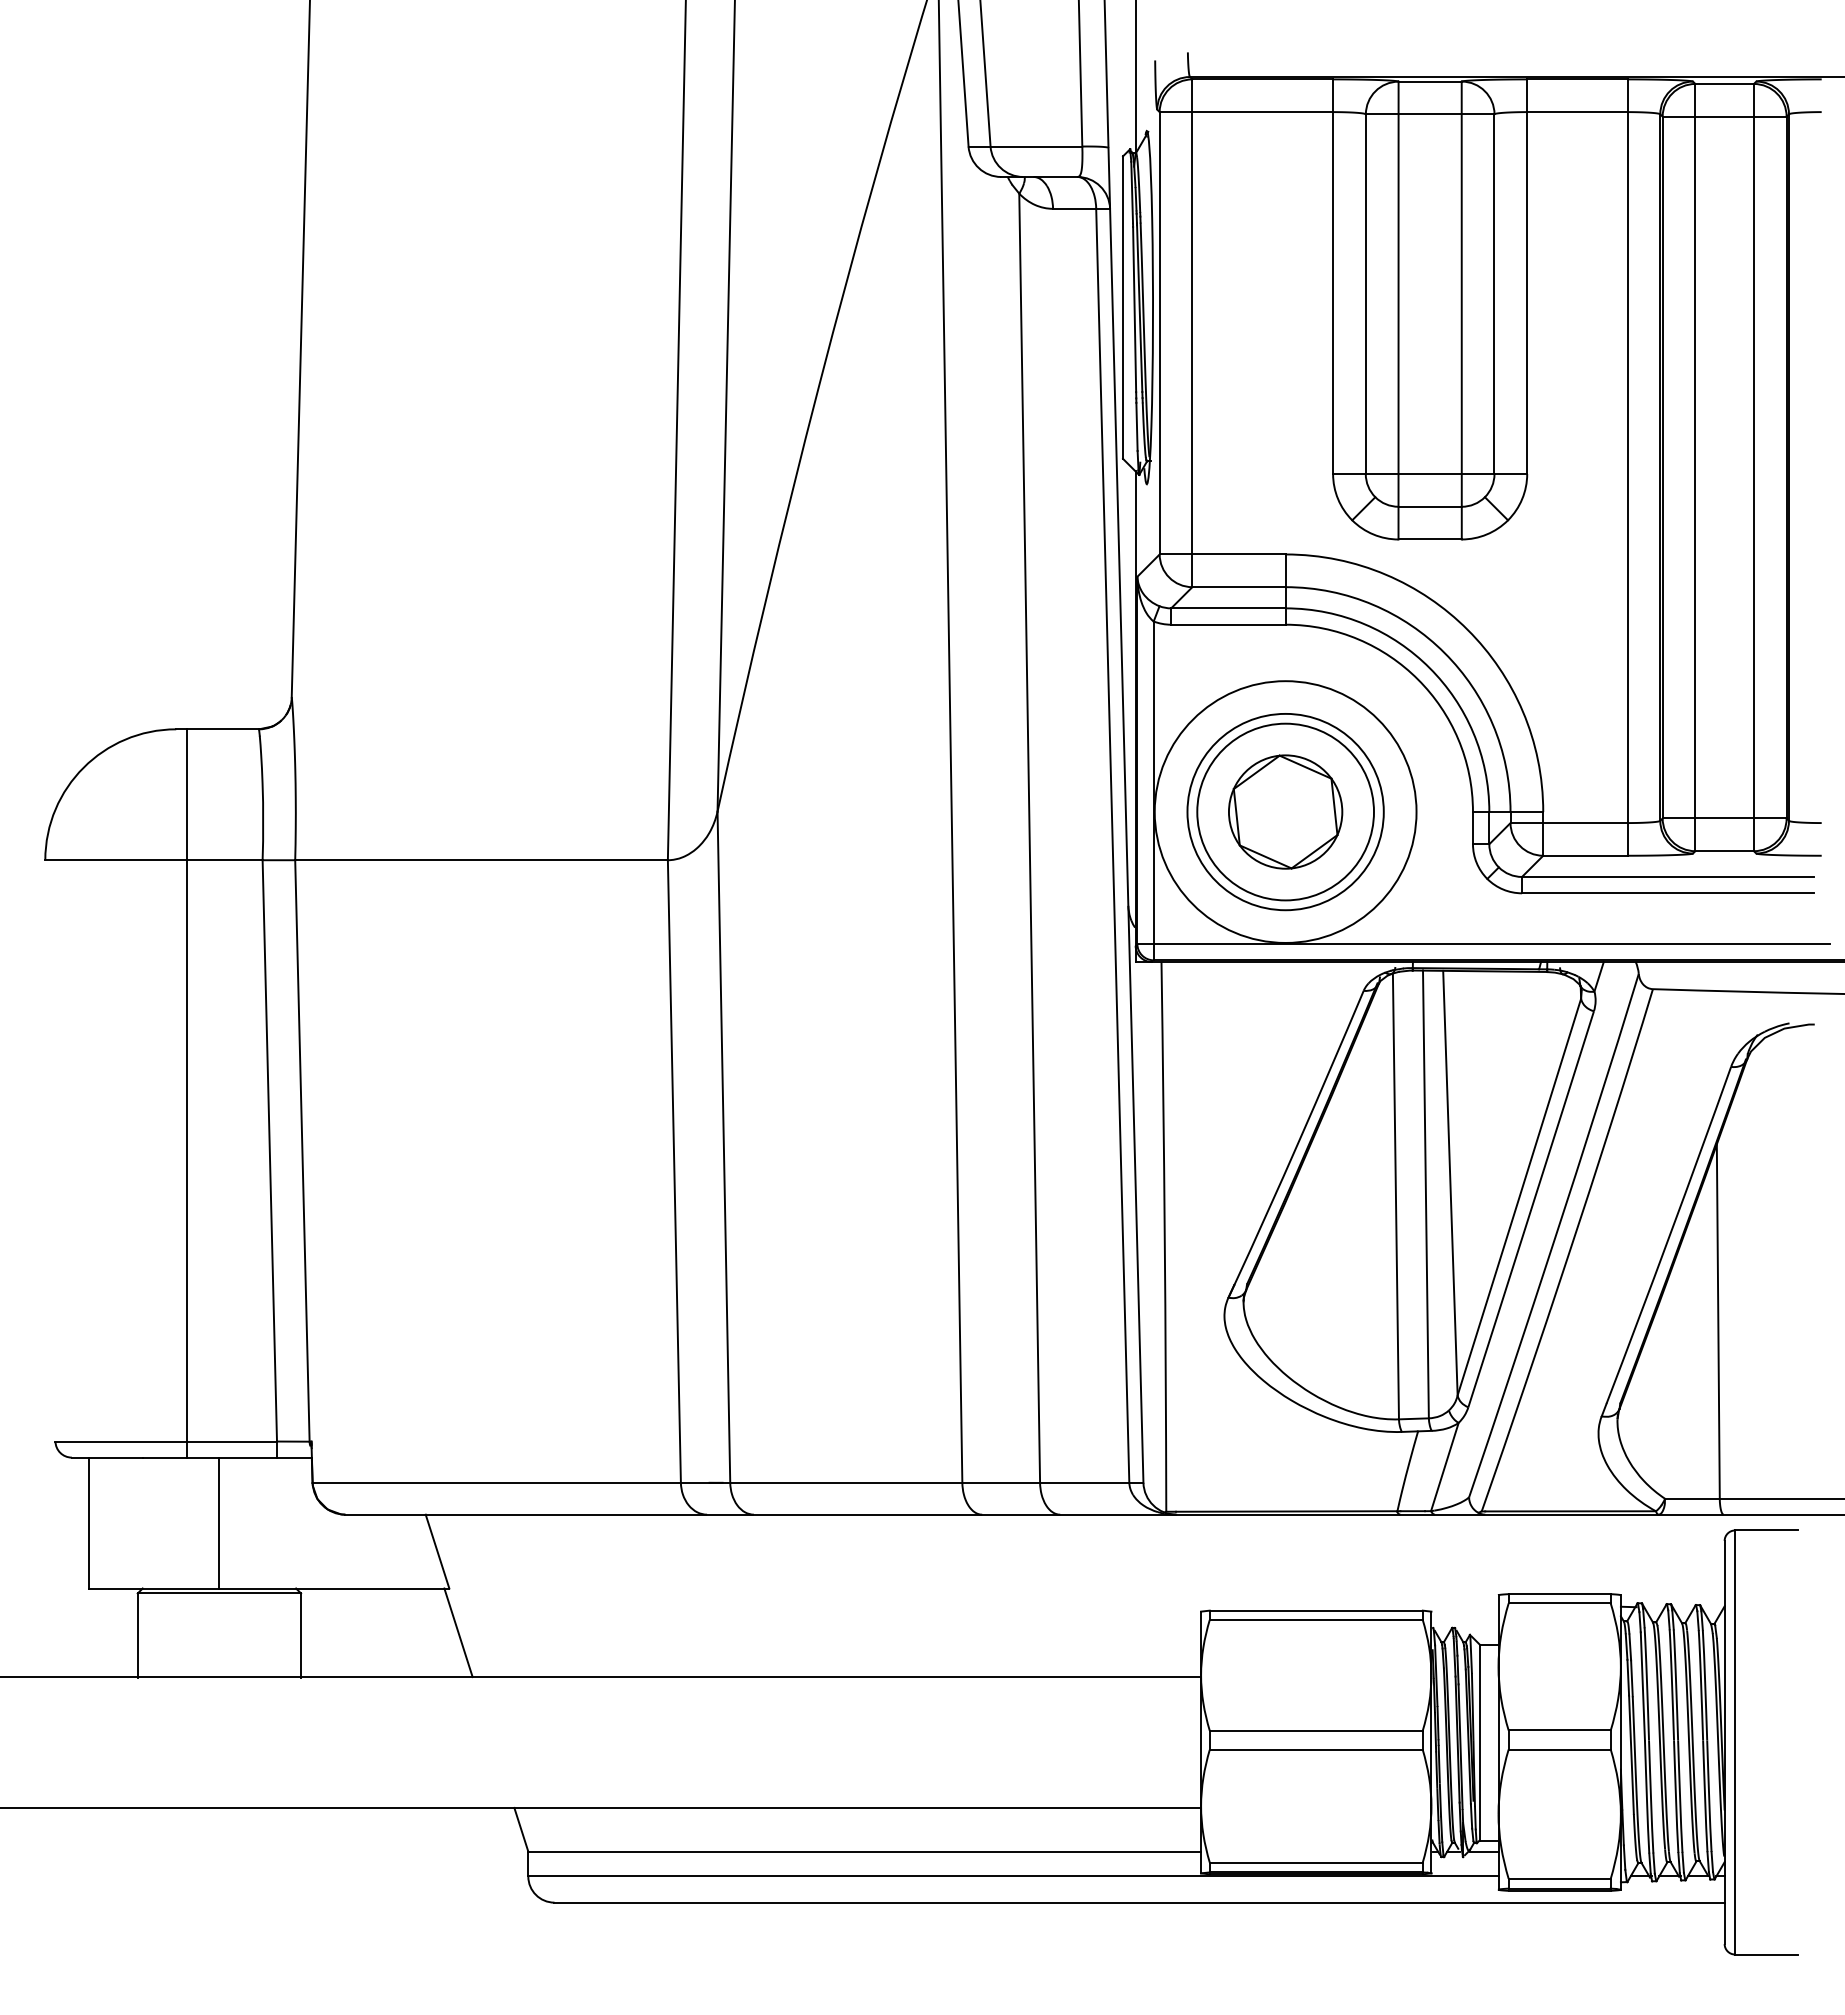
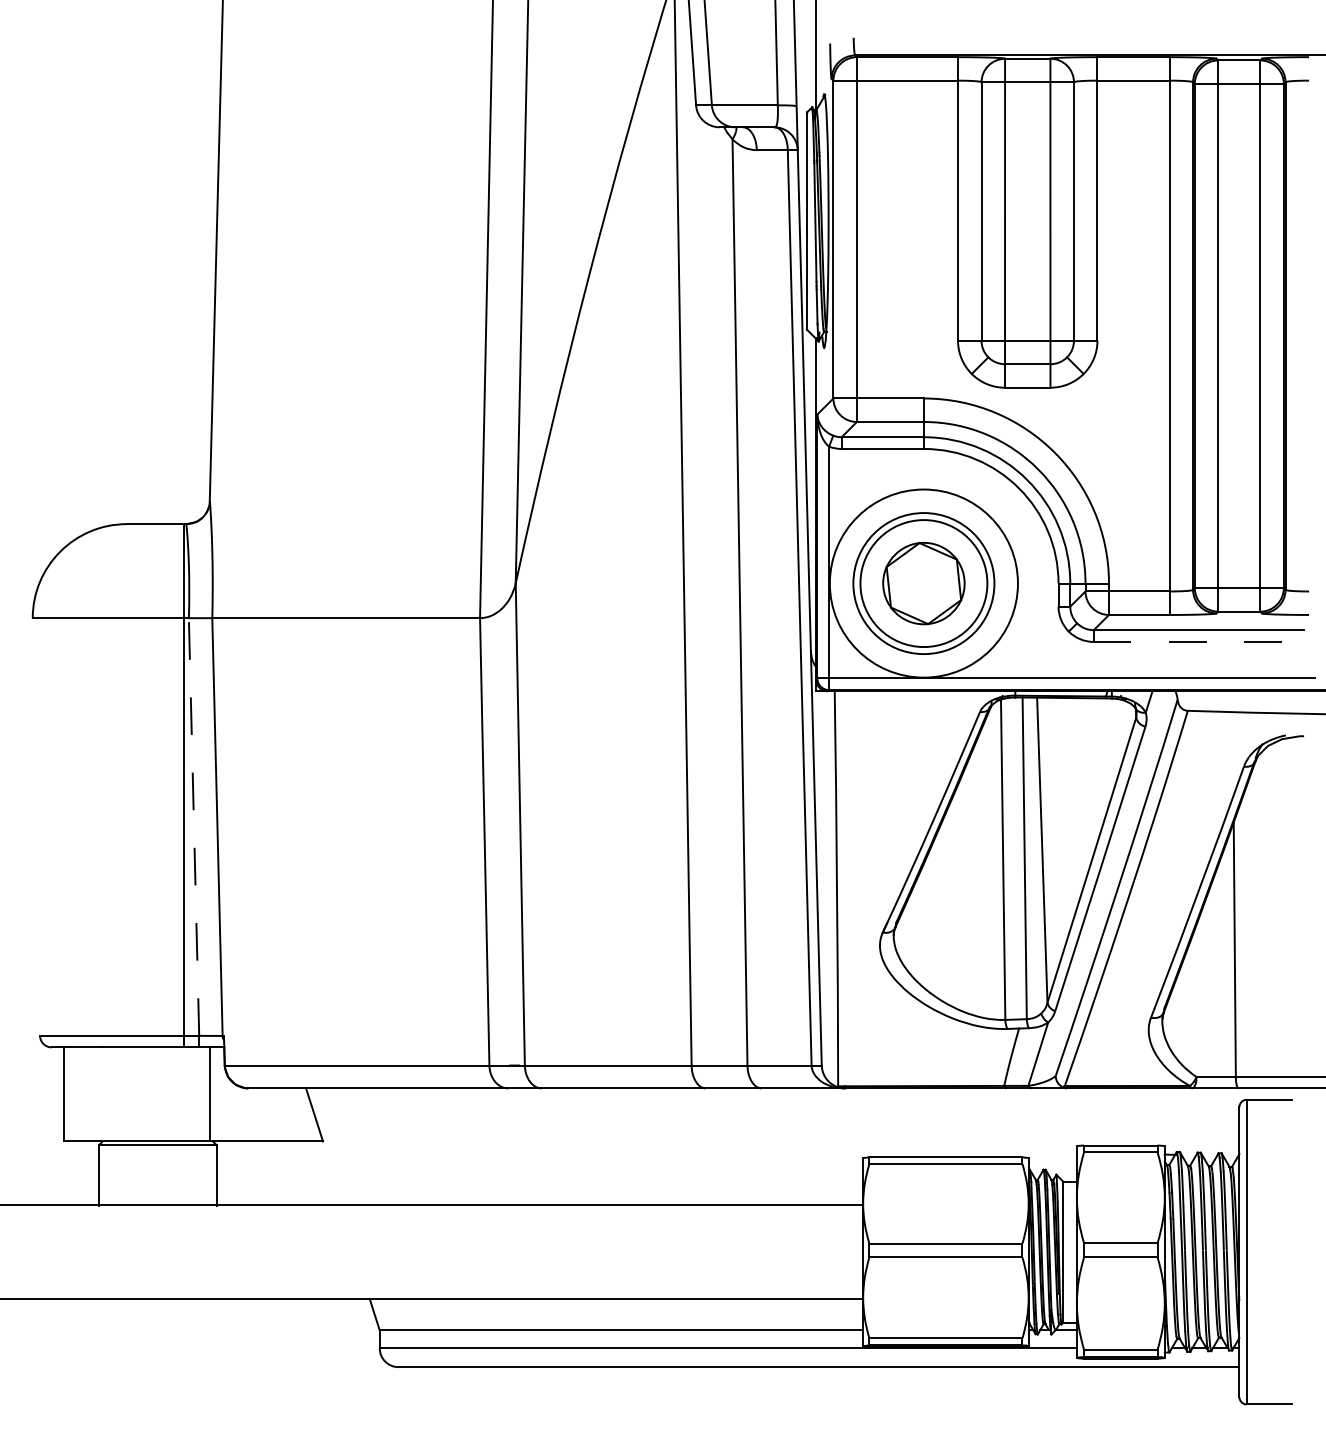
line: (1668, 893) -> (1199, 642), solid -> dashed
line: (186, 1093) -> (183, 785), moved
line: (269, 1150) -> (193, 826), solid -> dashed
line: (219, 1522) -> (210, 1094), moved
line: (458, 1632) -> (329, 1173), removed

